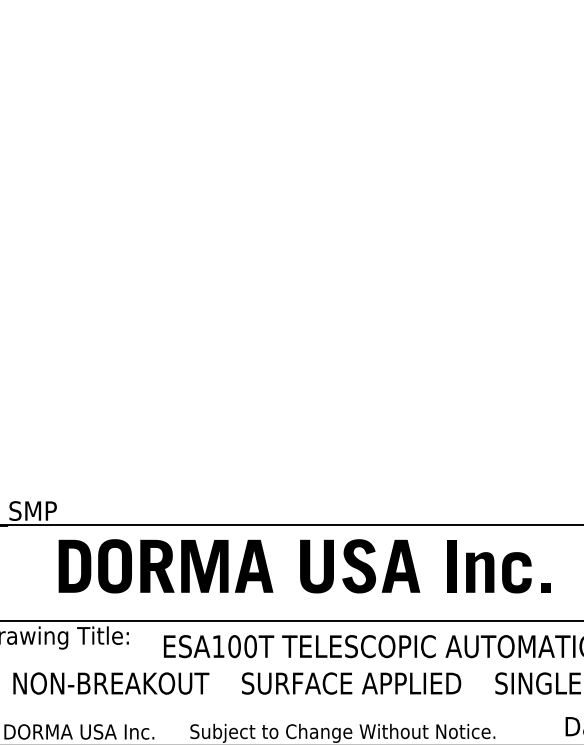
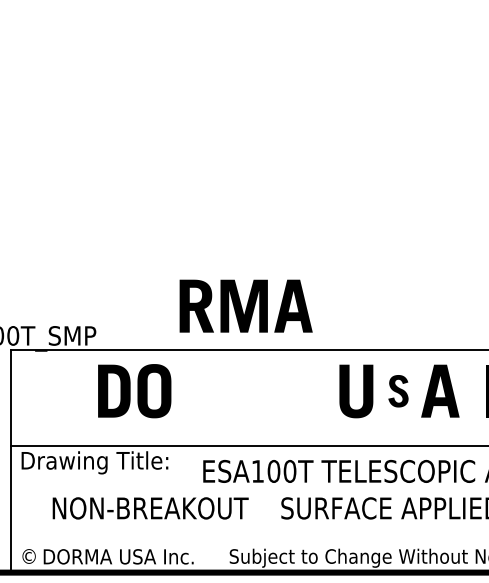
part: (206, 565) -> (245, 305), moved
part: (358, 566) -> (397, 391), size x0.6

